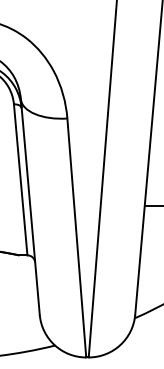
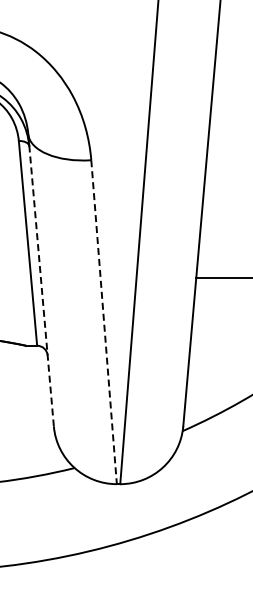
line: (30, 207) -> (41, 280), solid -> dashed
line: (77, 238) -> (104, 322), solid -> dashed

